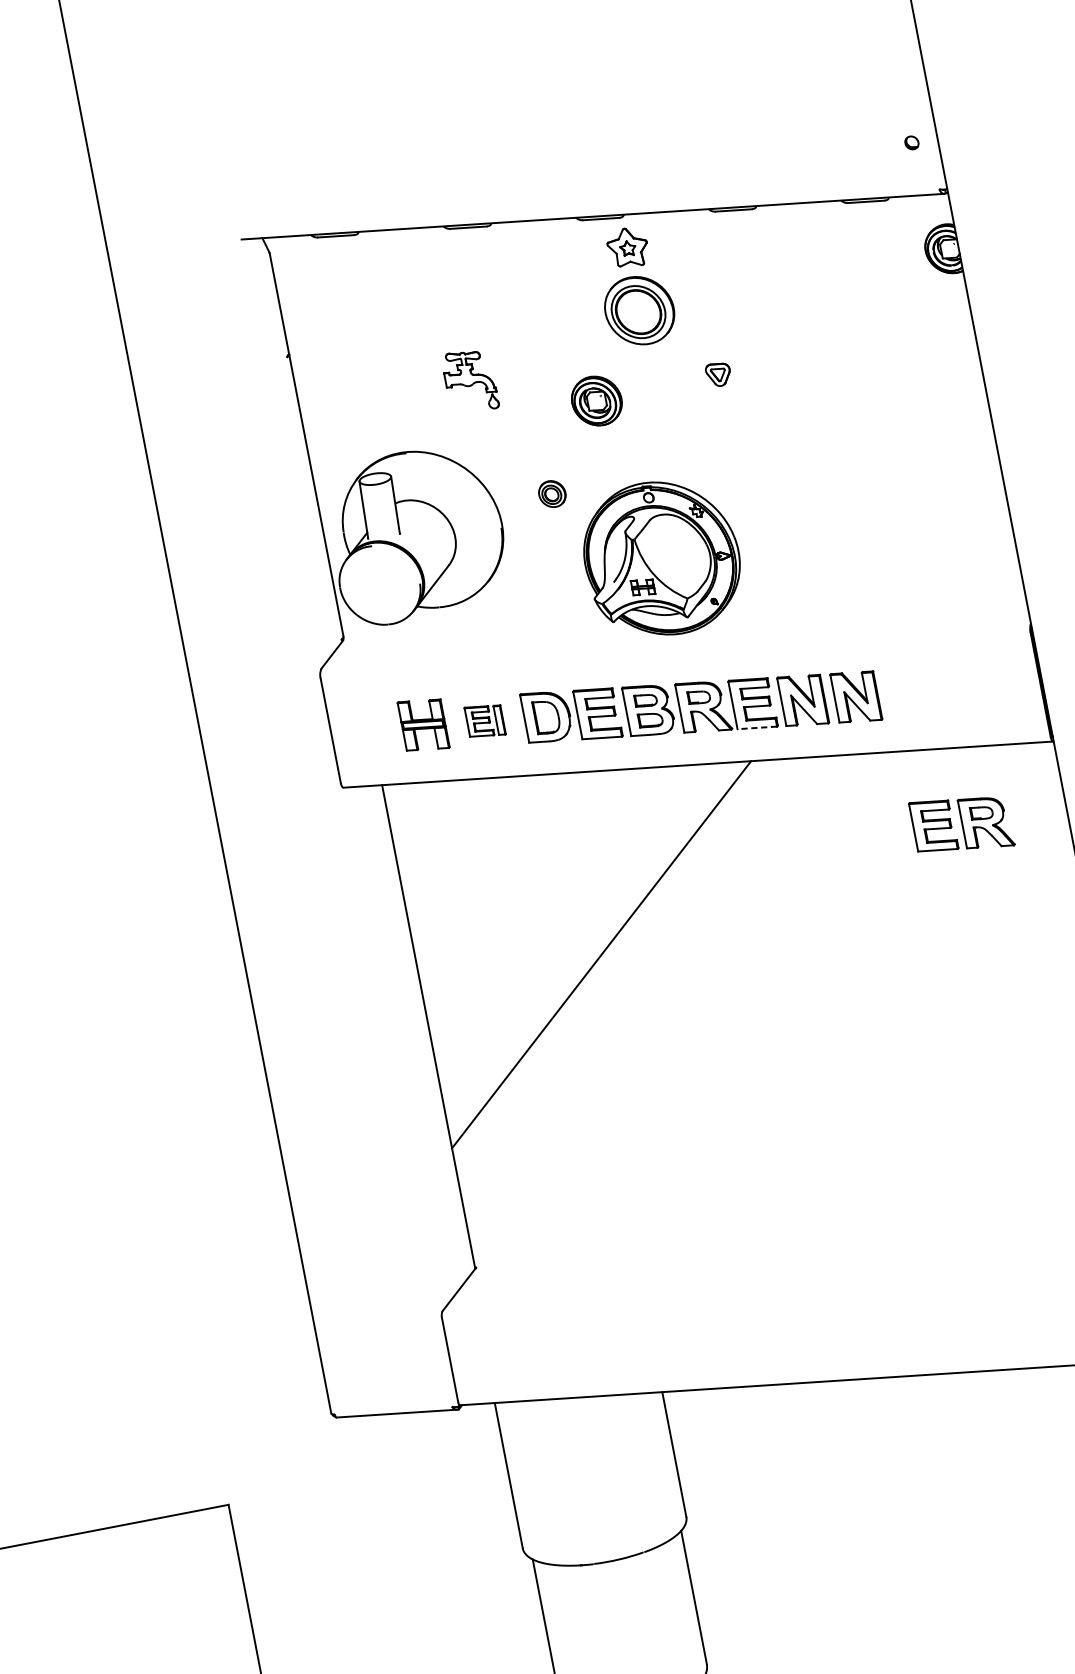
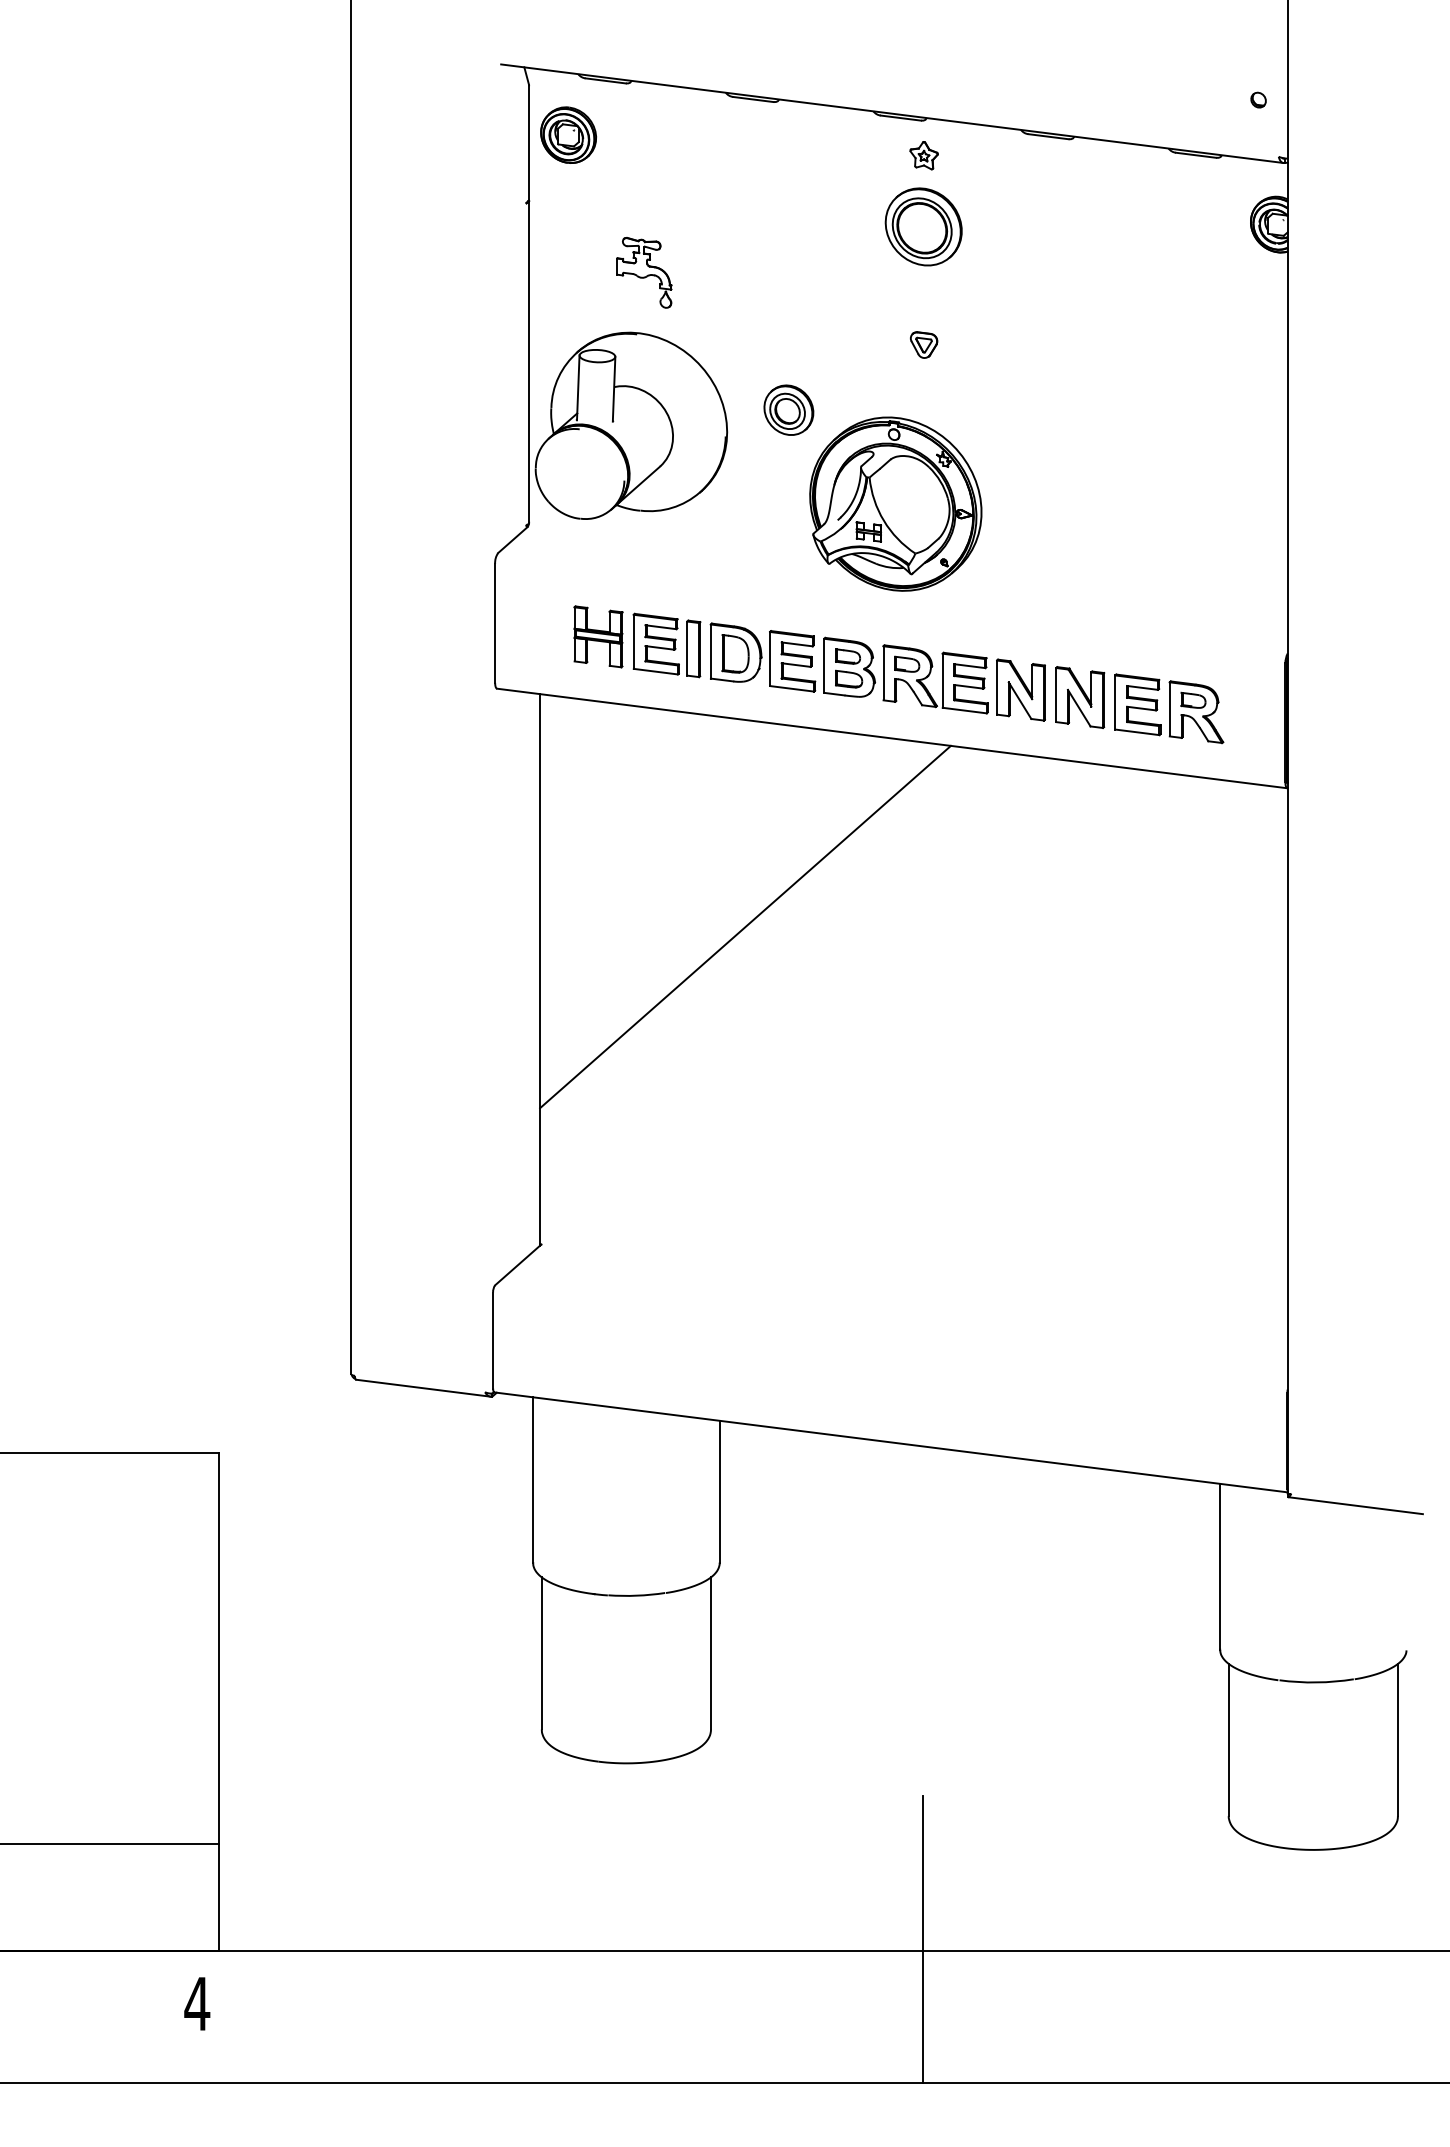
part: (627, 248) -> (923, 155), size x0.62
part: (718, 374) -> (924, 344), moved
part: (470, 381) -> (644, 272), moved
part: (596, 400) -> (568, 134), moved
part: (551, 493) -> (788, 409), size x1.67
part: (484, 721) -> (666, 645), size x1.67
line: (757, 727) -> (964, 710), dashed -> solid
part: (962, 823) -> (1169, 708), moved

